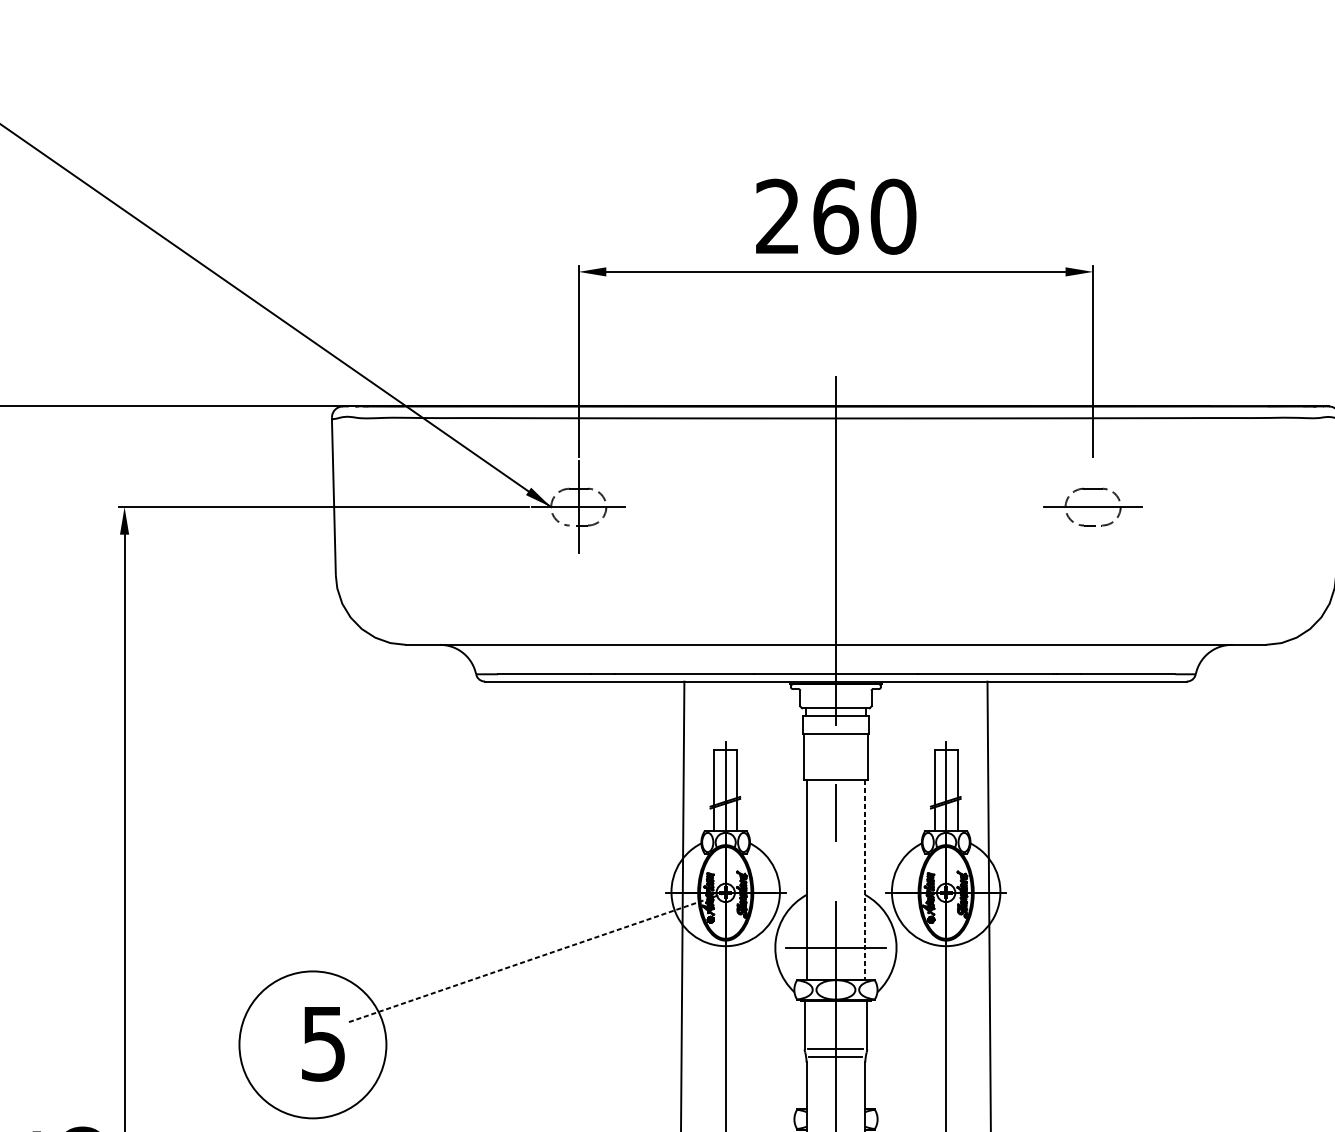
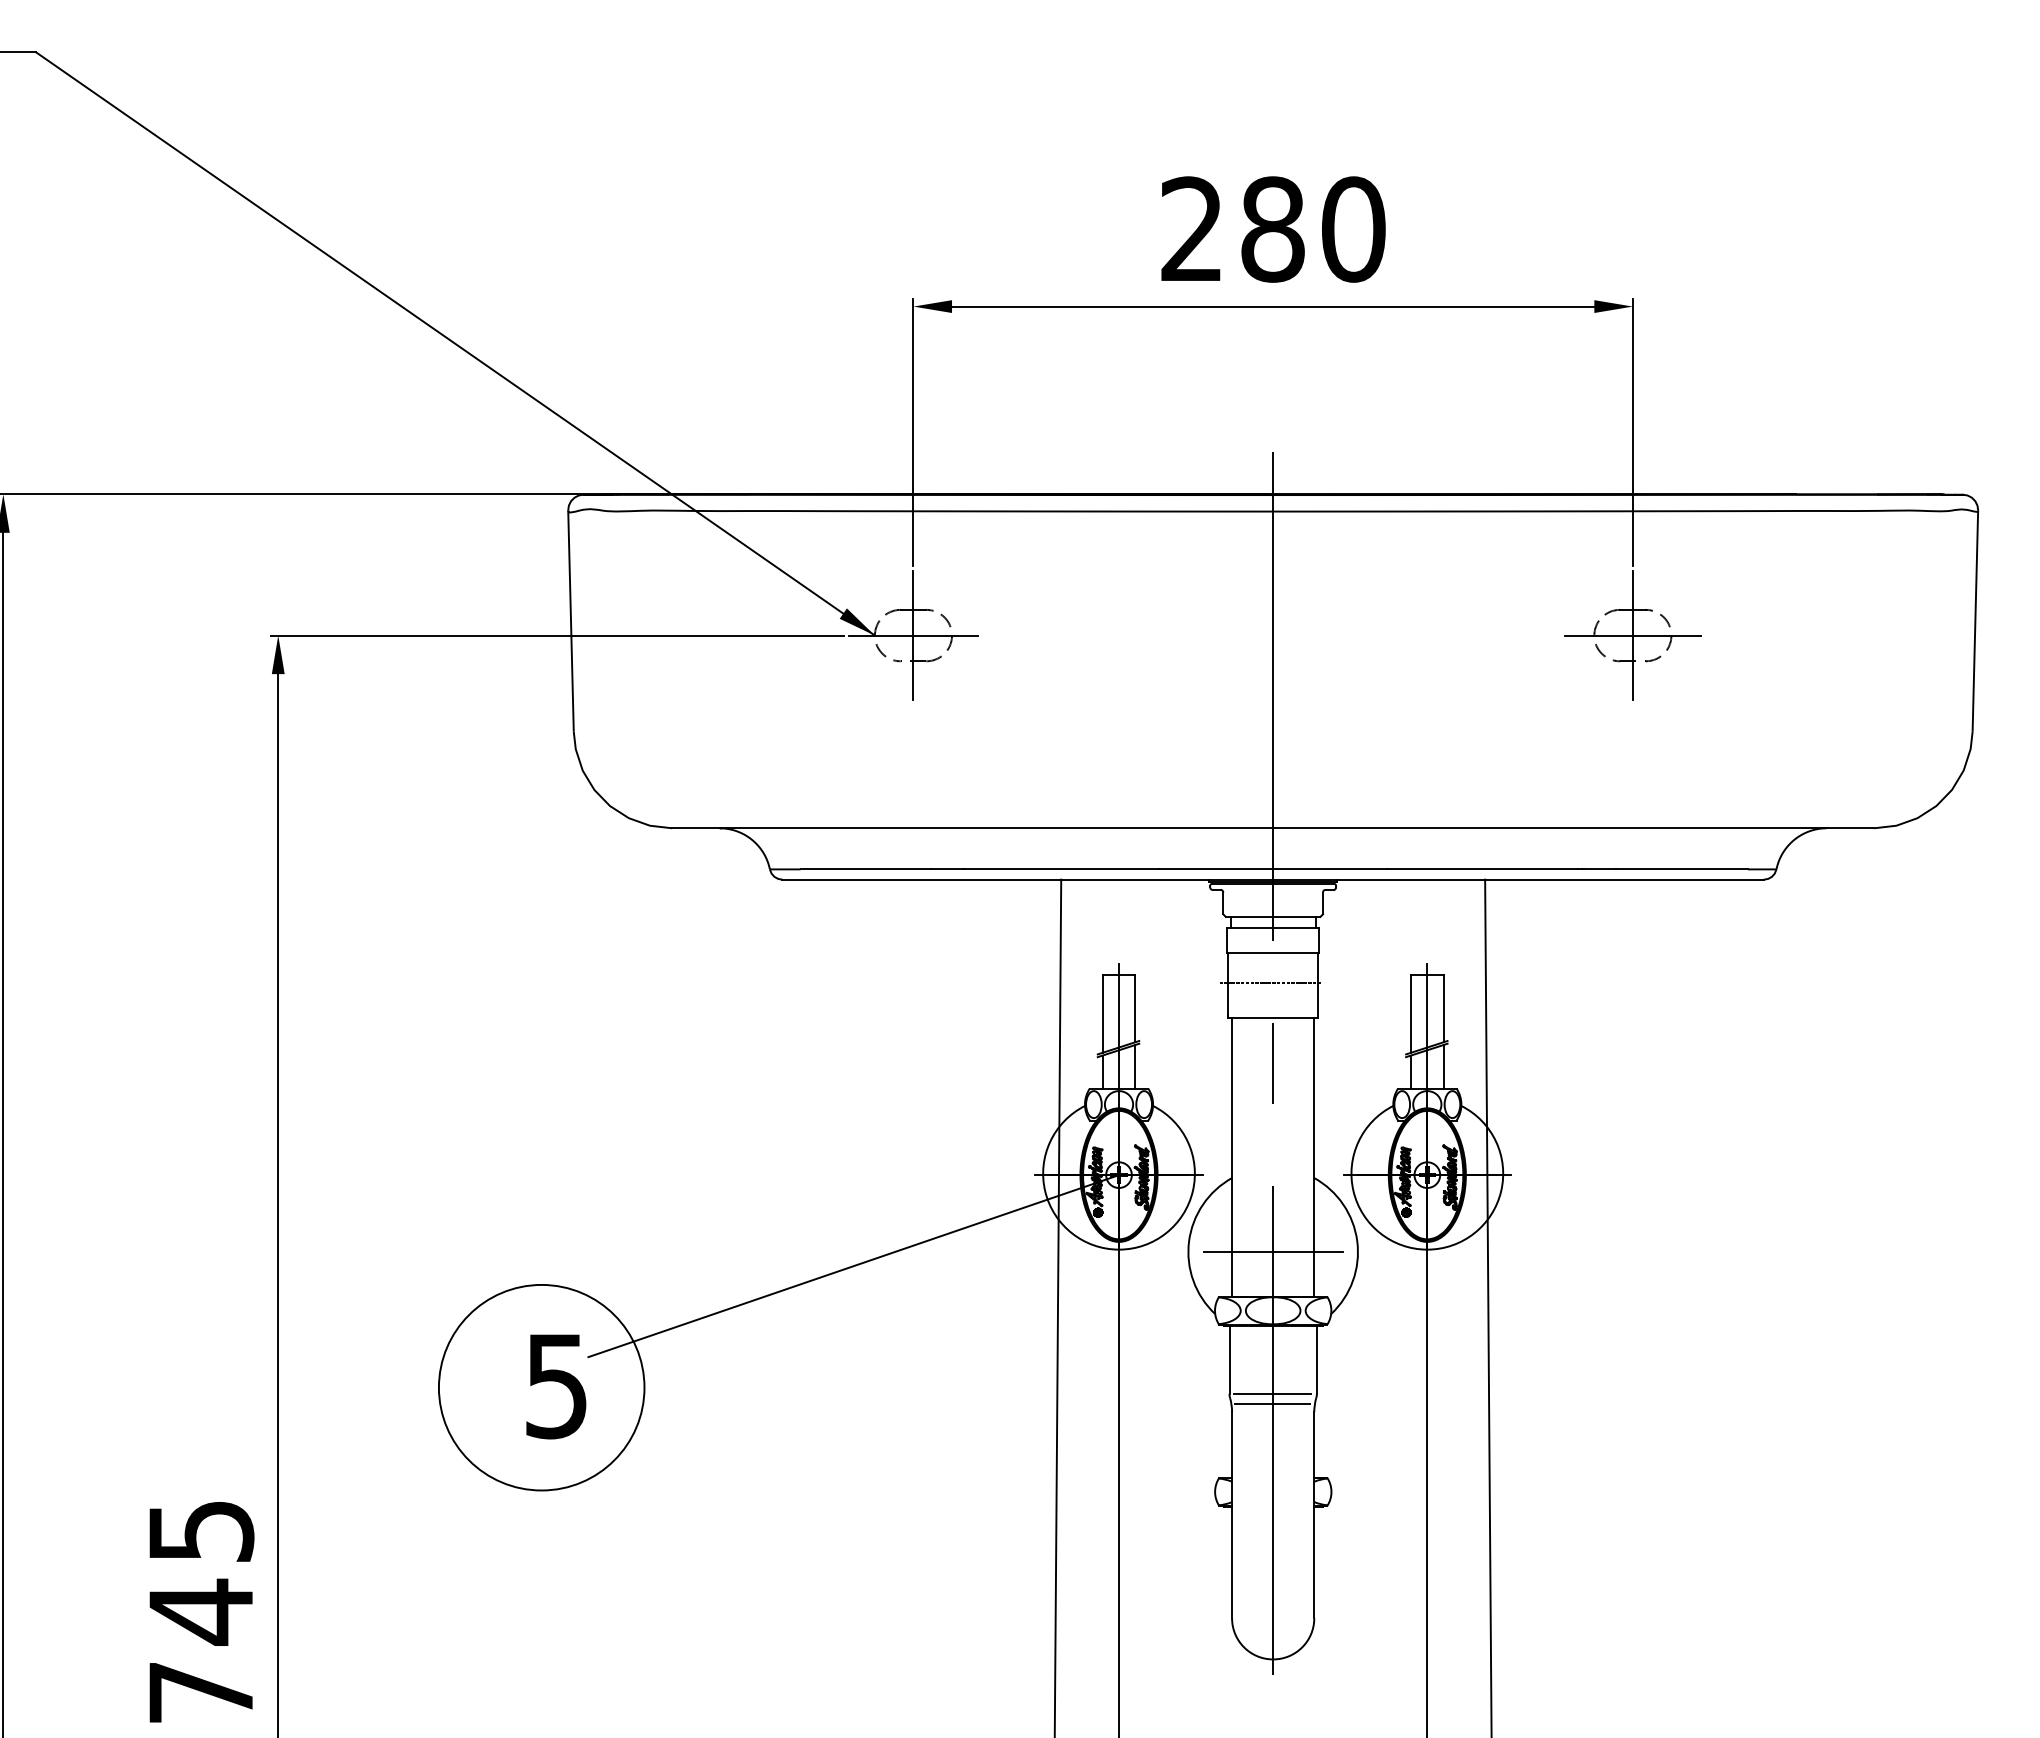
text: (836, 216) -> (1273, 229), 260 -> 280
line: (1092, 507) -> (1632, 635), added
line: (834, 755) -> (1271, 983), added
line: (865, 880) -> (1314, 1157), dashed -> solid
line: (535, 958) -> (853, 1266), dashed -> solid

